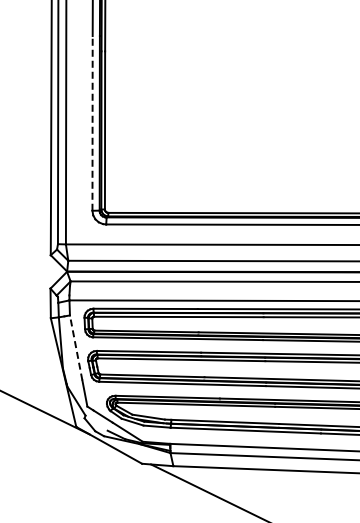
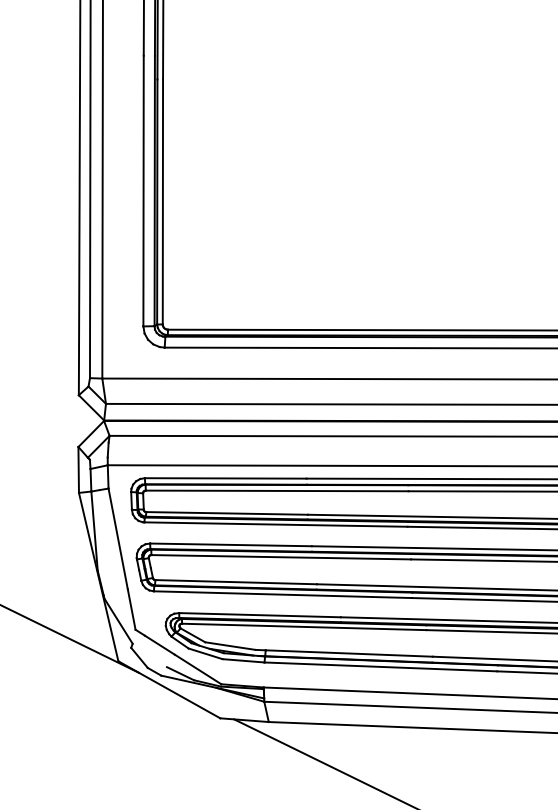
line: (92, 122) -> (143, 189), dashed -> solid
line: (76, 347) -> (118, 538), dashed -> solid

